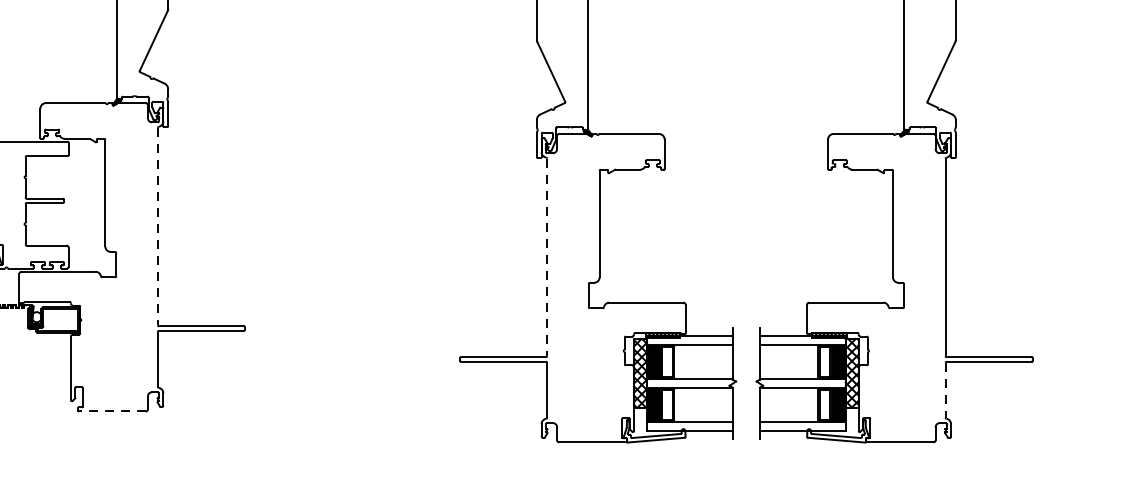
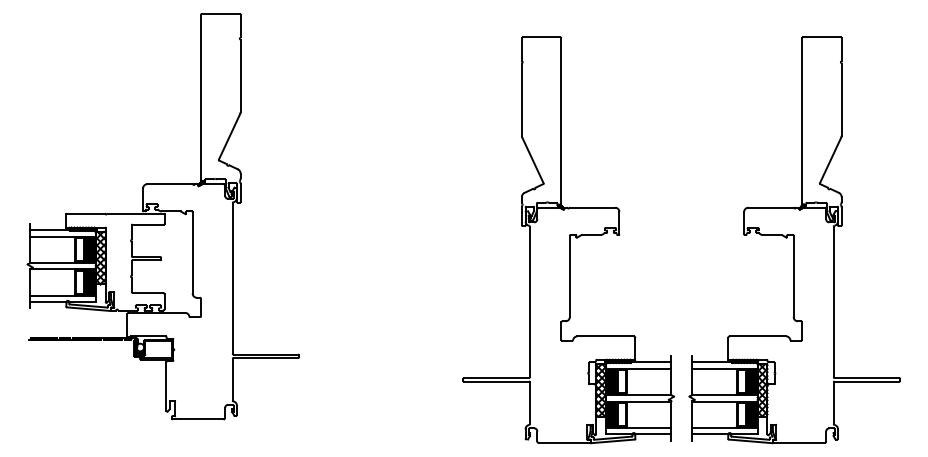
line: (157, 226) -> (232, 278), dashed -> solid
line: (546, 258) -> (529, 302), dashed -> solid
line: (945, 390) -> (833, 403), dashed -> solid
line: (113, 411) -> (198, 419), dashed -> solid

